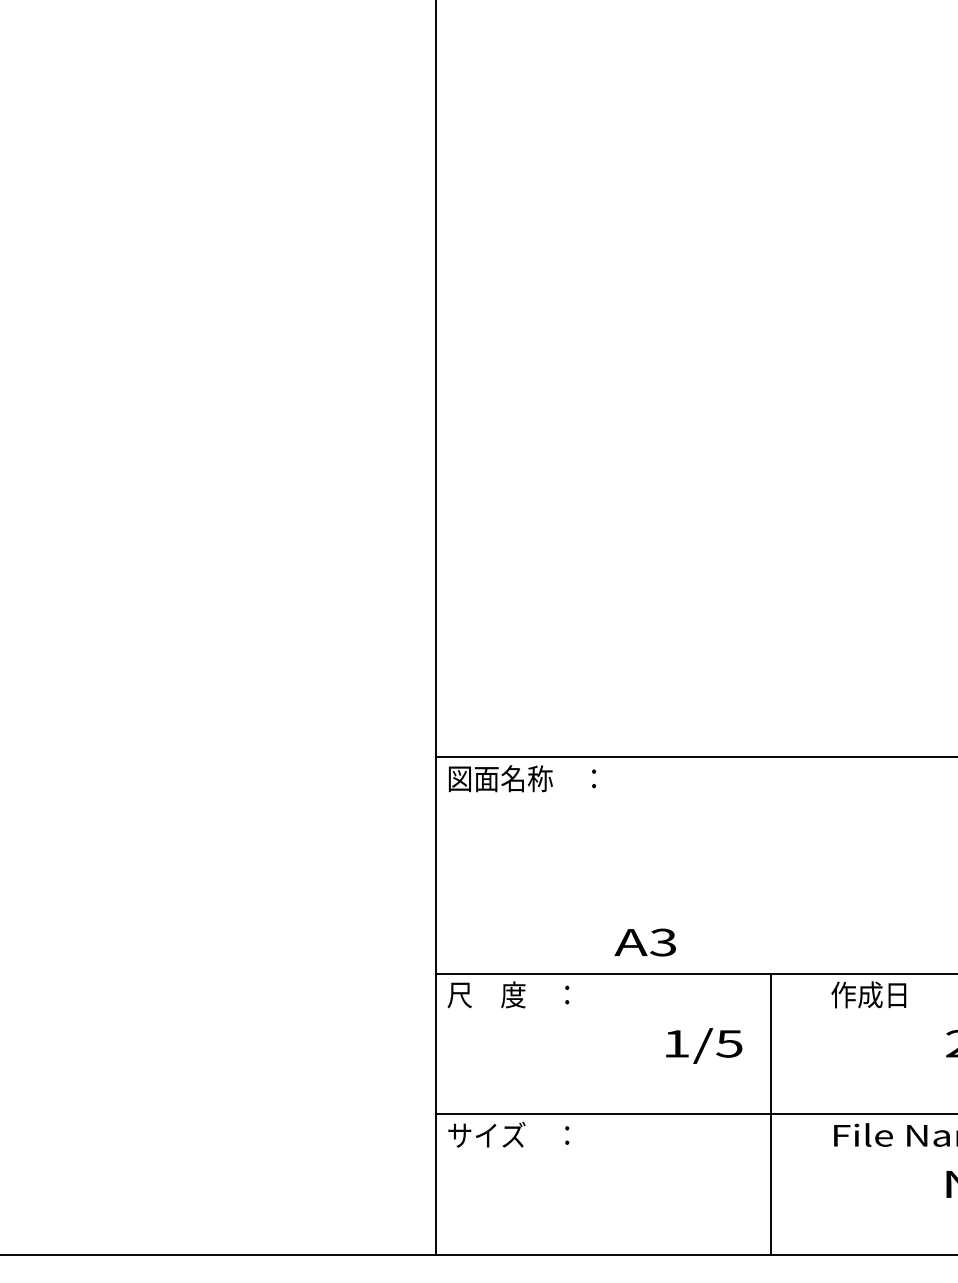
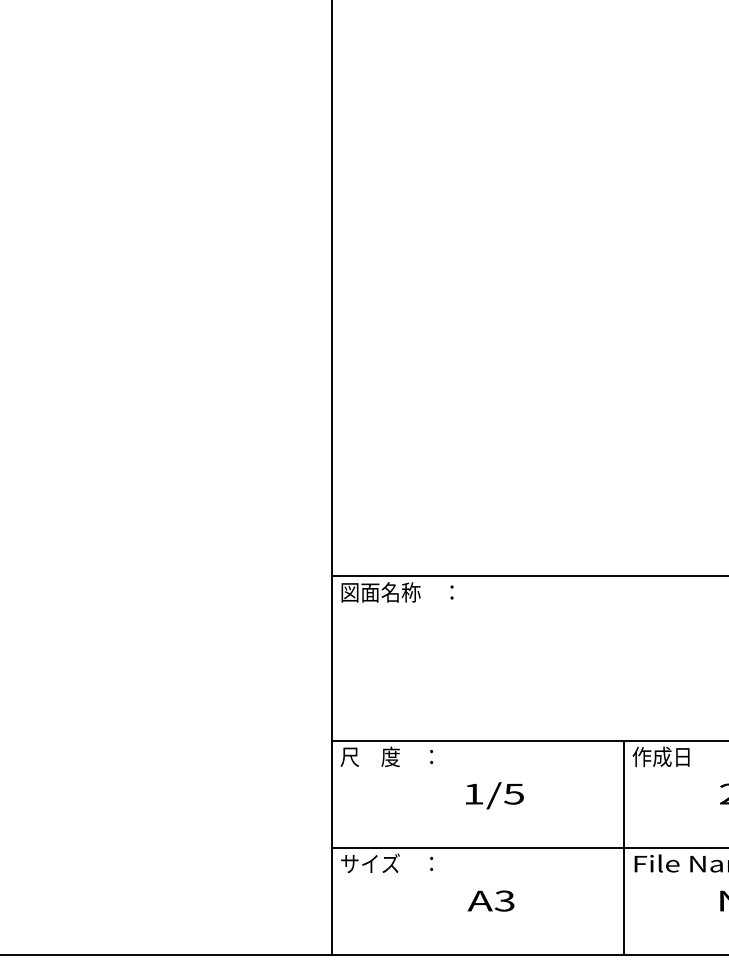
text: (644, 941) -> (490, 900), moved
text: (703, 1045) -> (494, 795), moved
line: (770, 1113) -> (623, 847), moved

